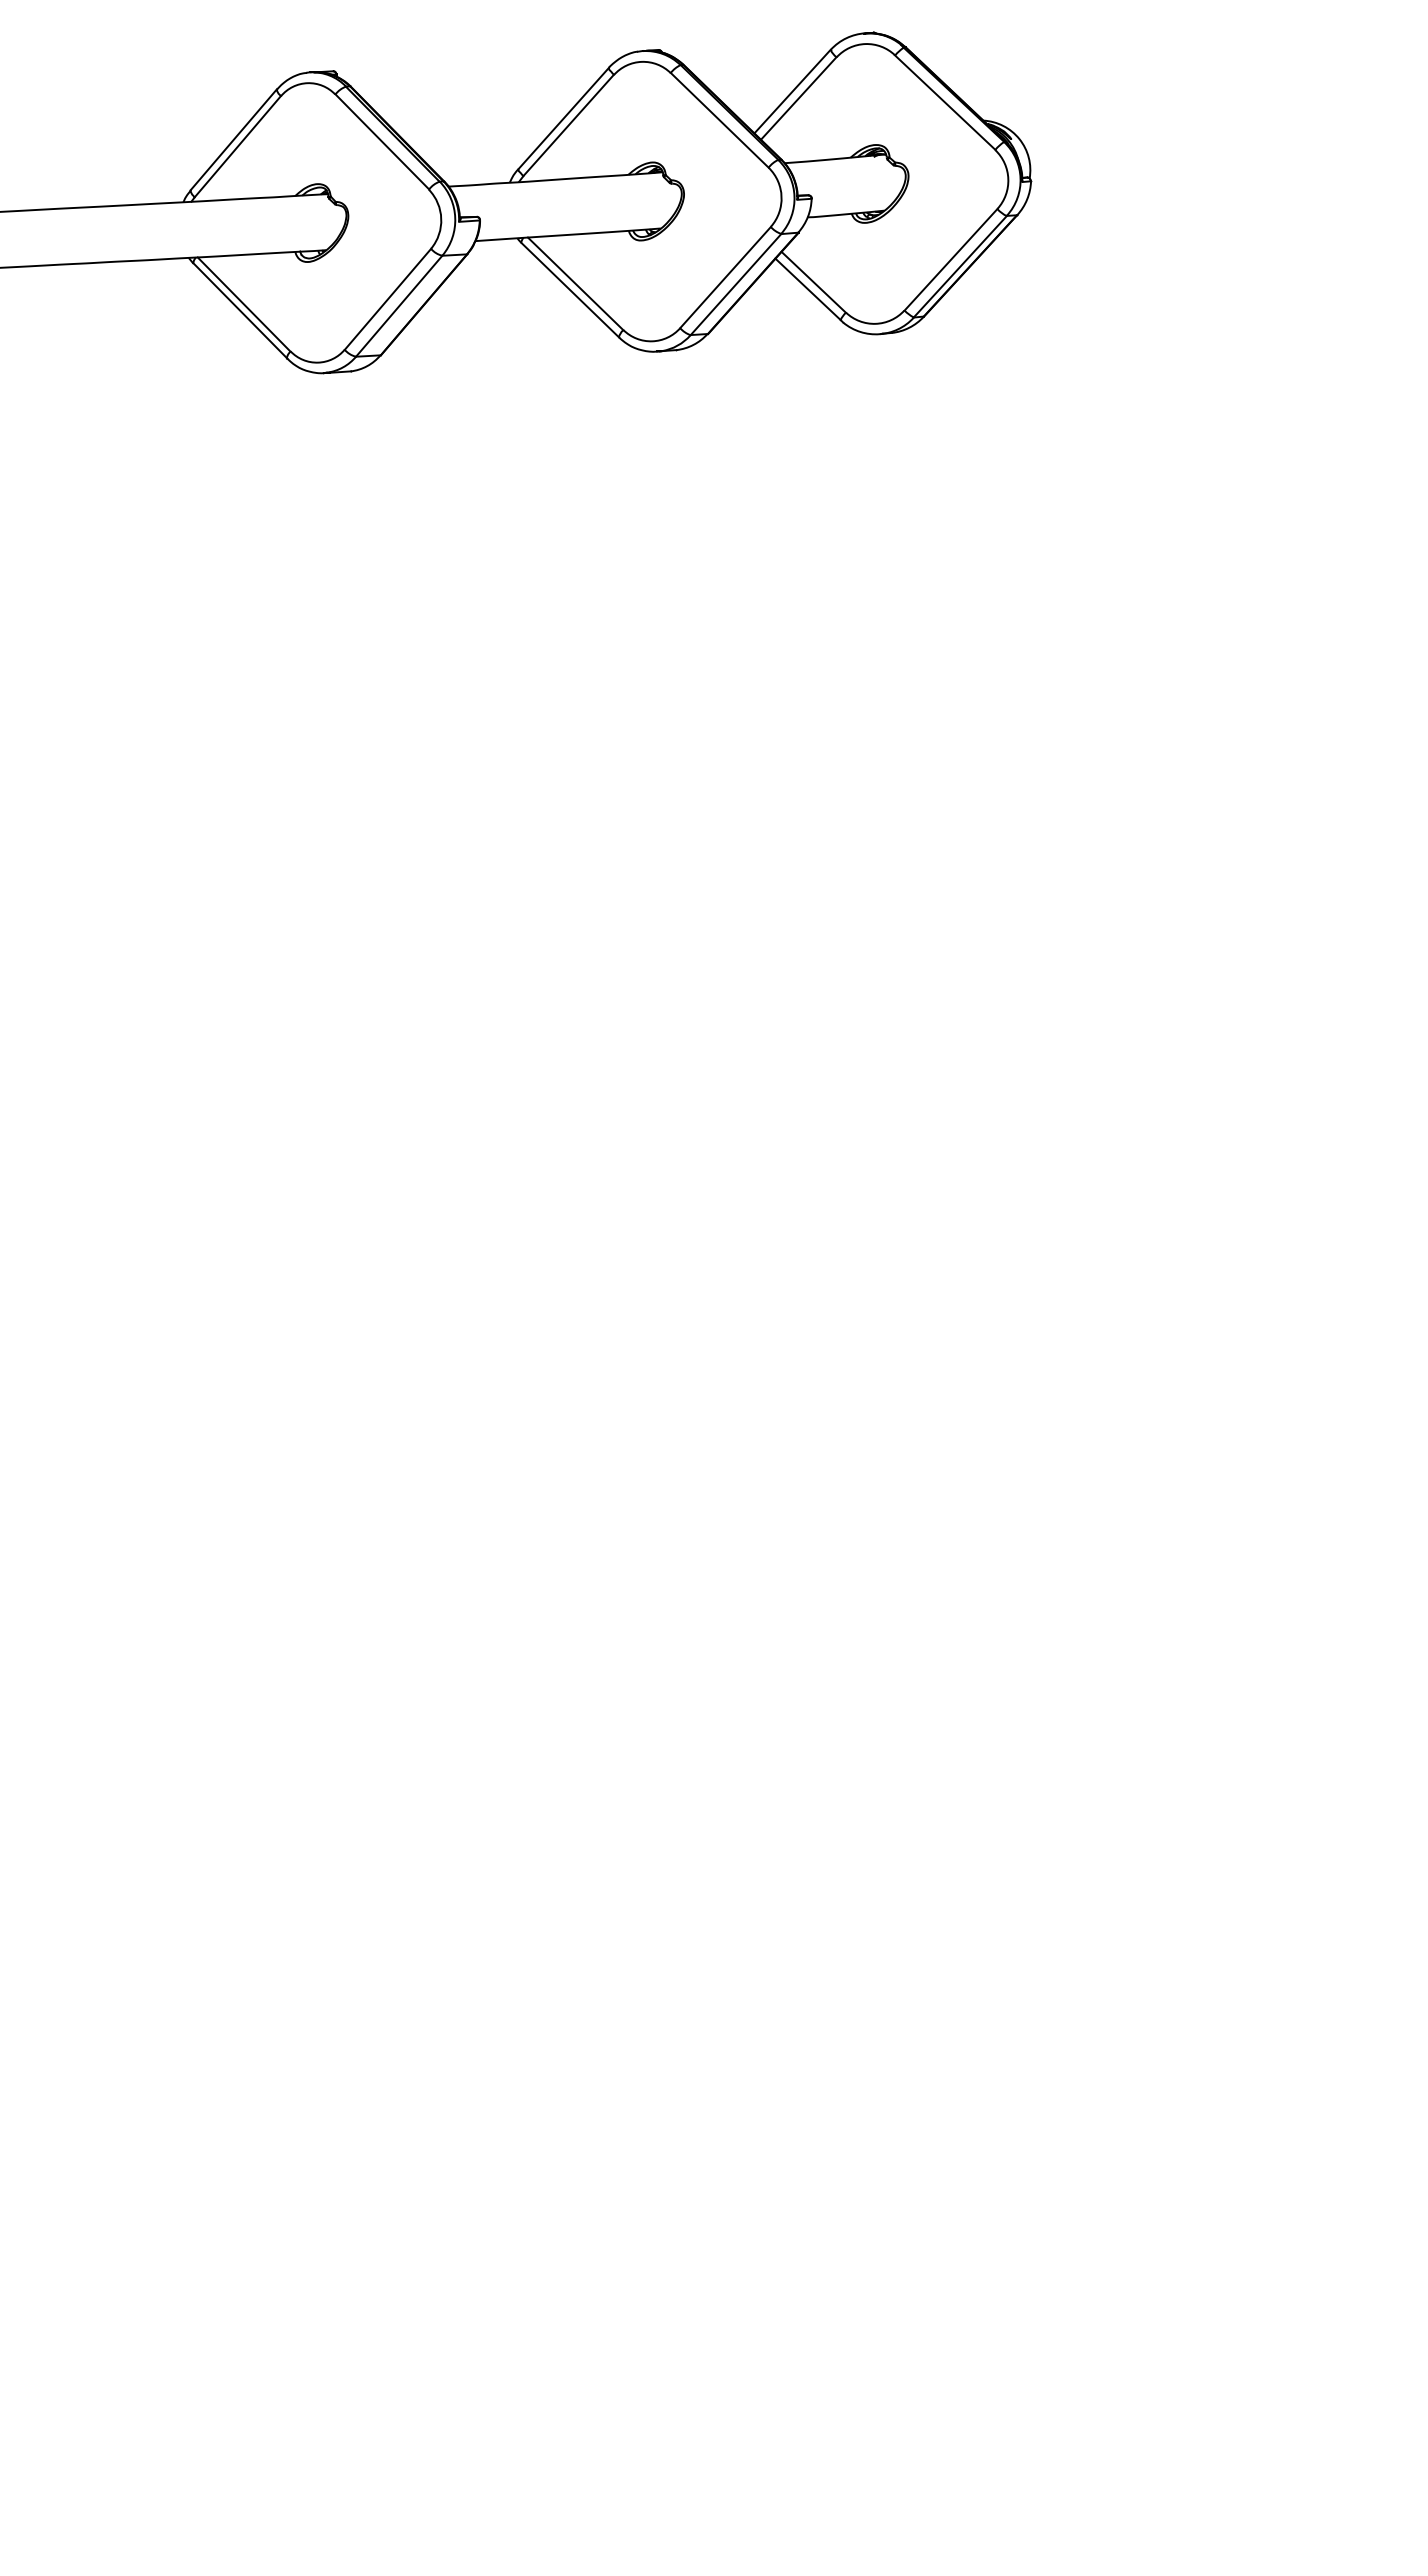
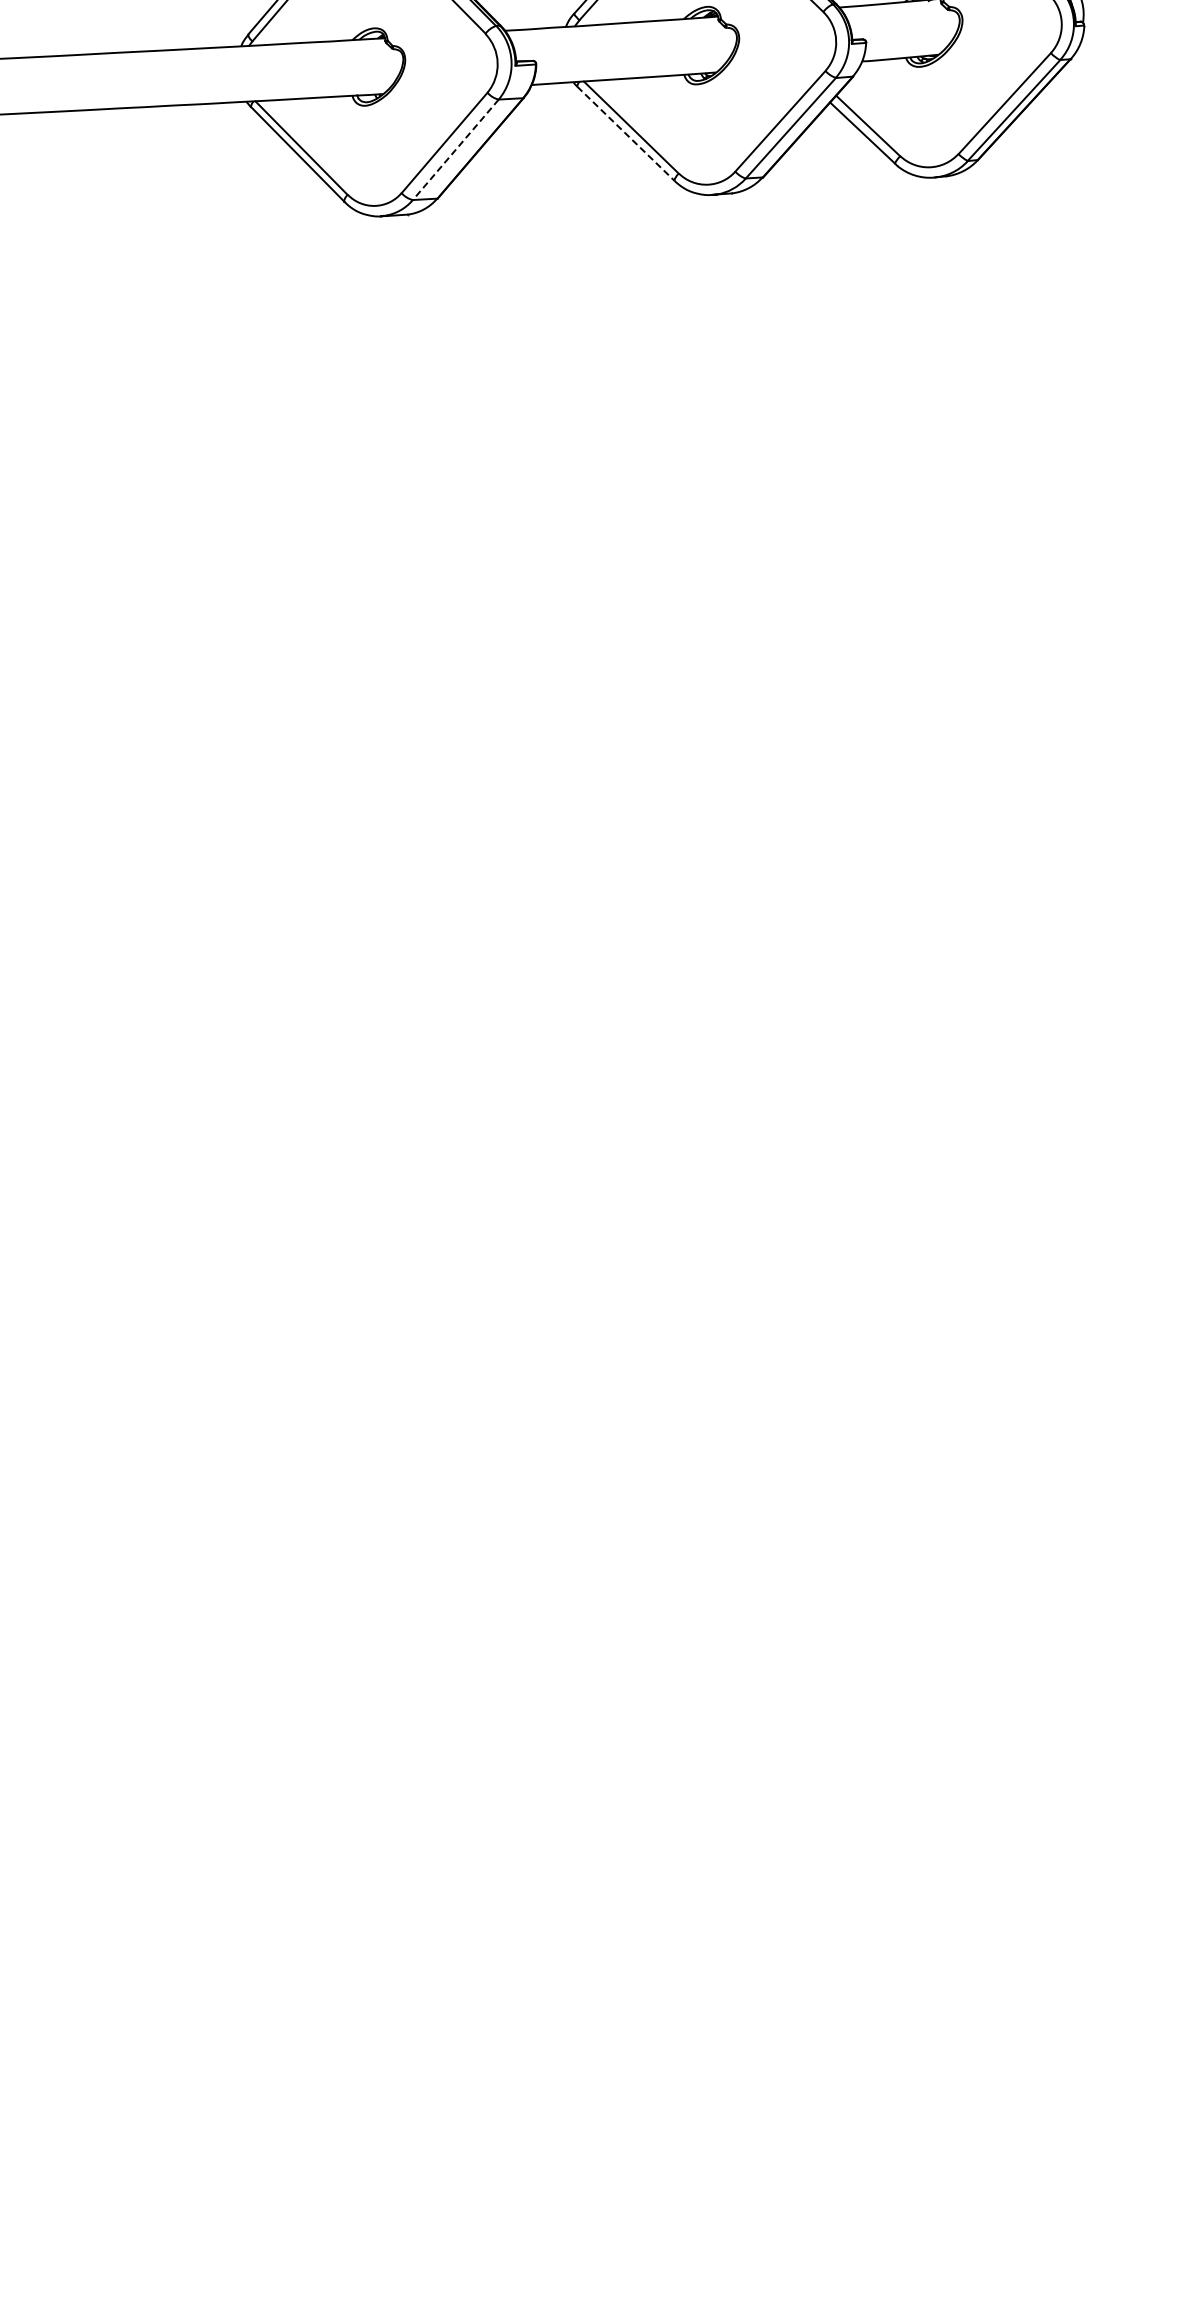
line: (570, 290) -> (626, 134), solid -> dashed
line: (398, 306) -> (455, 150), solid -> dashed

